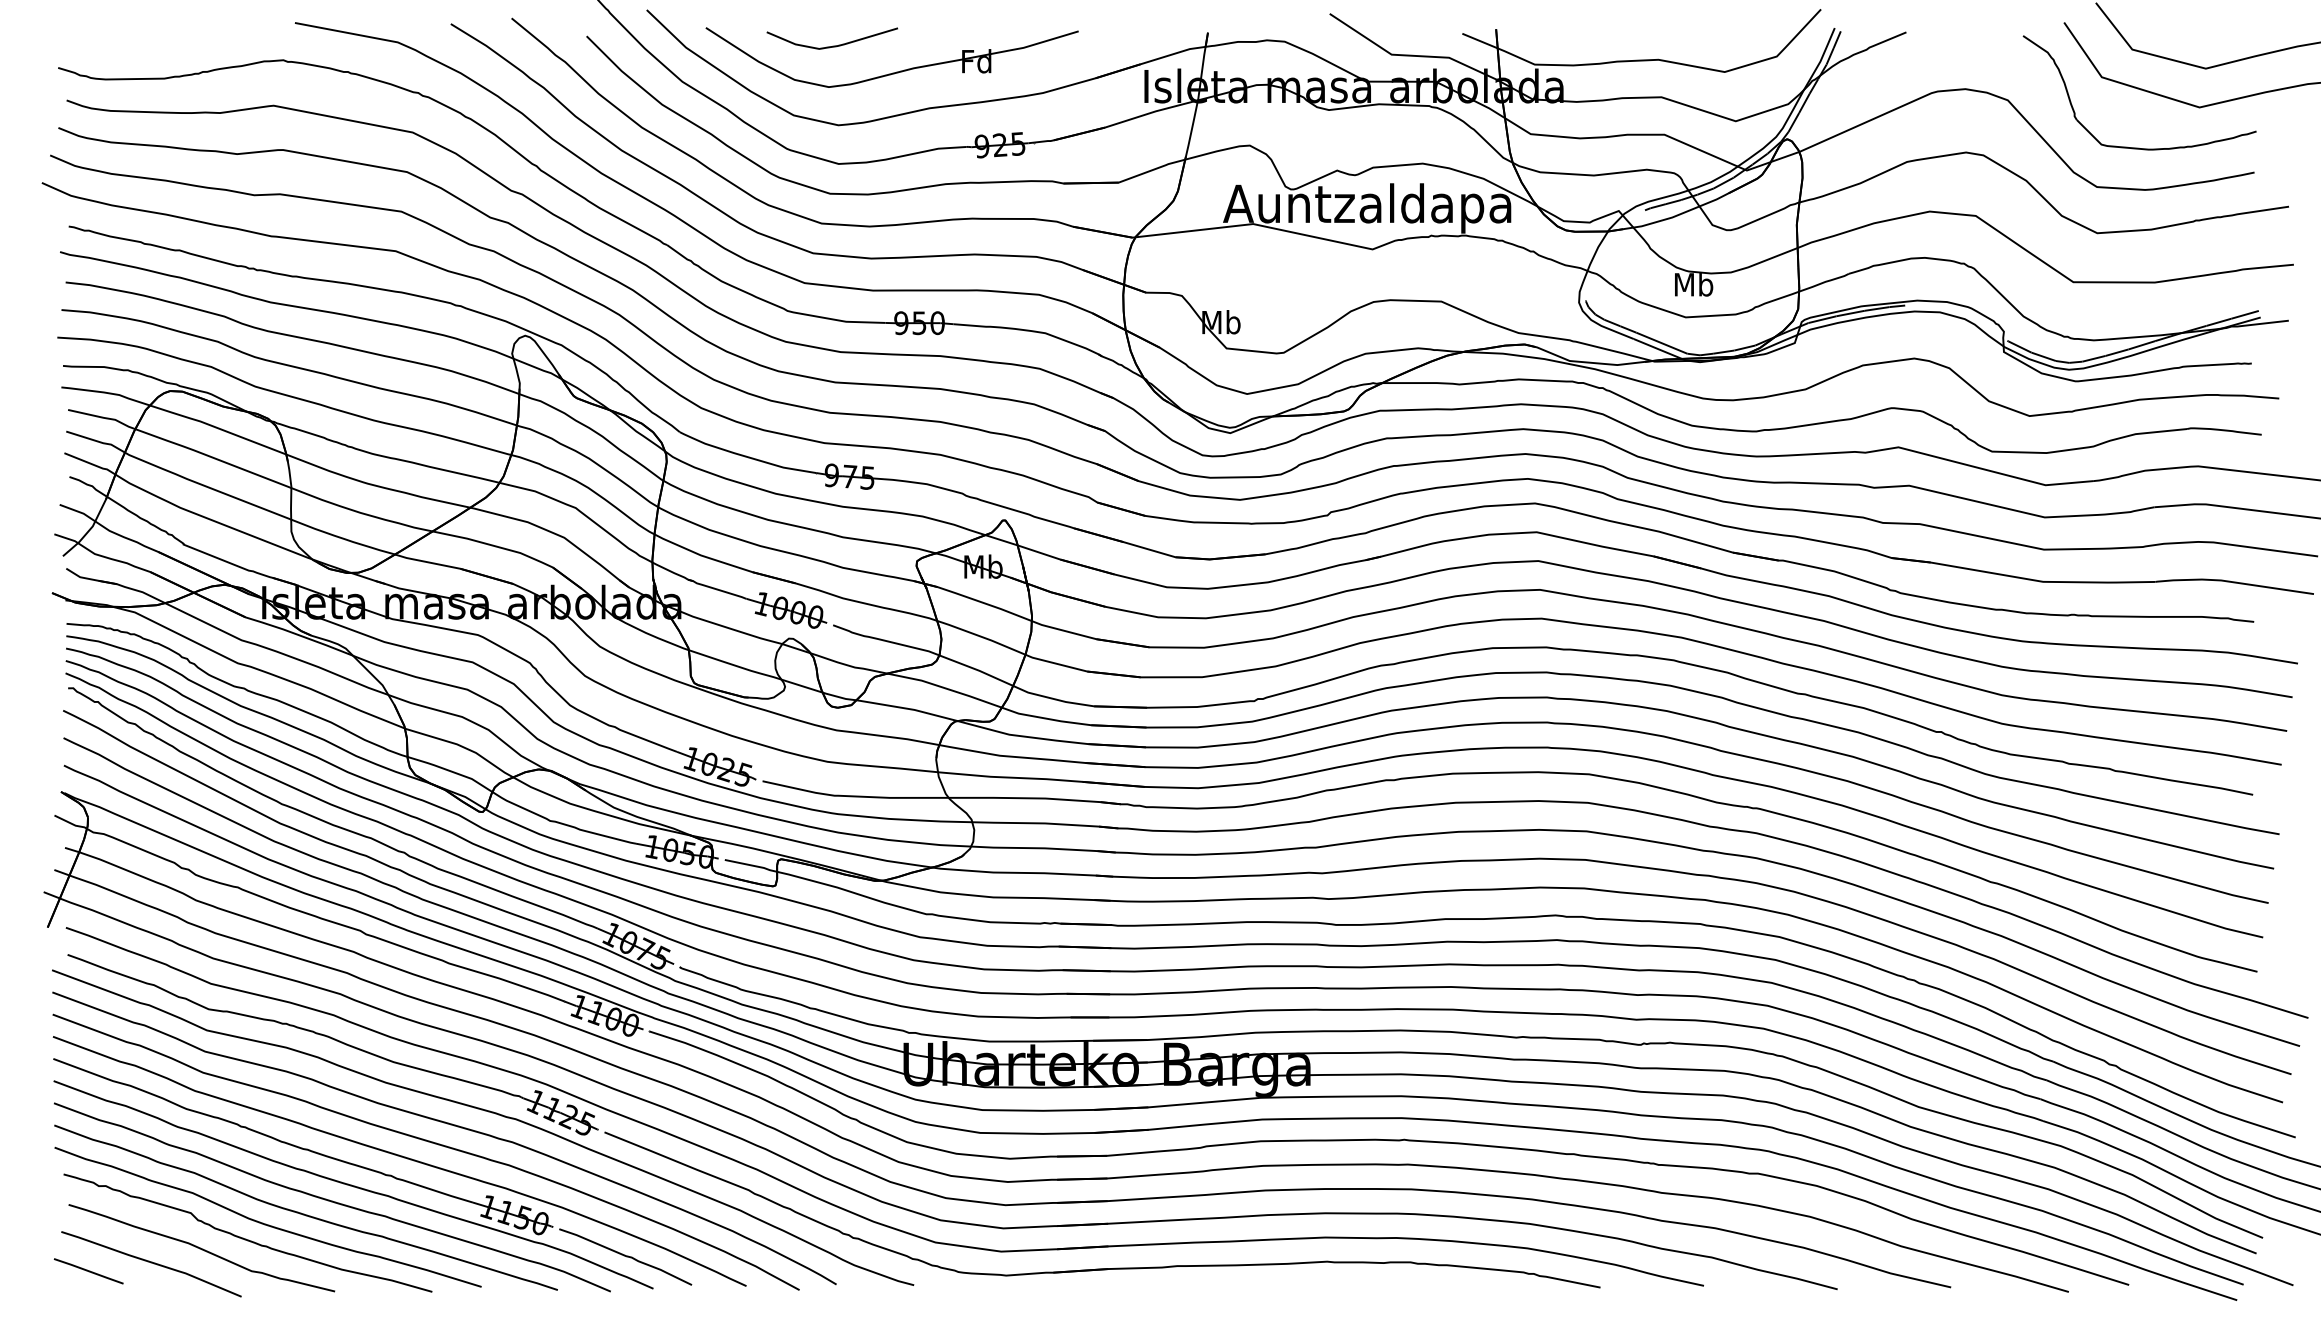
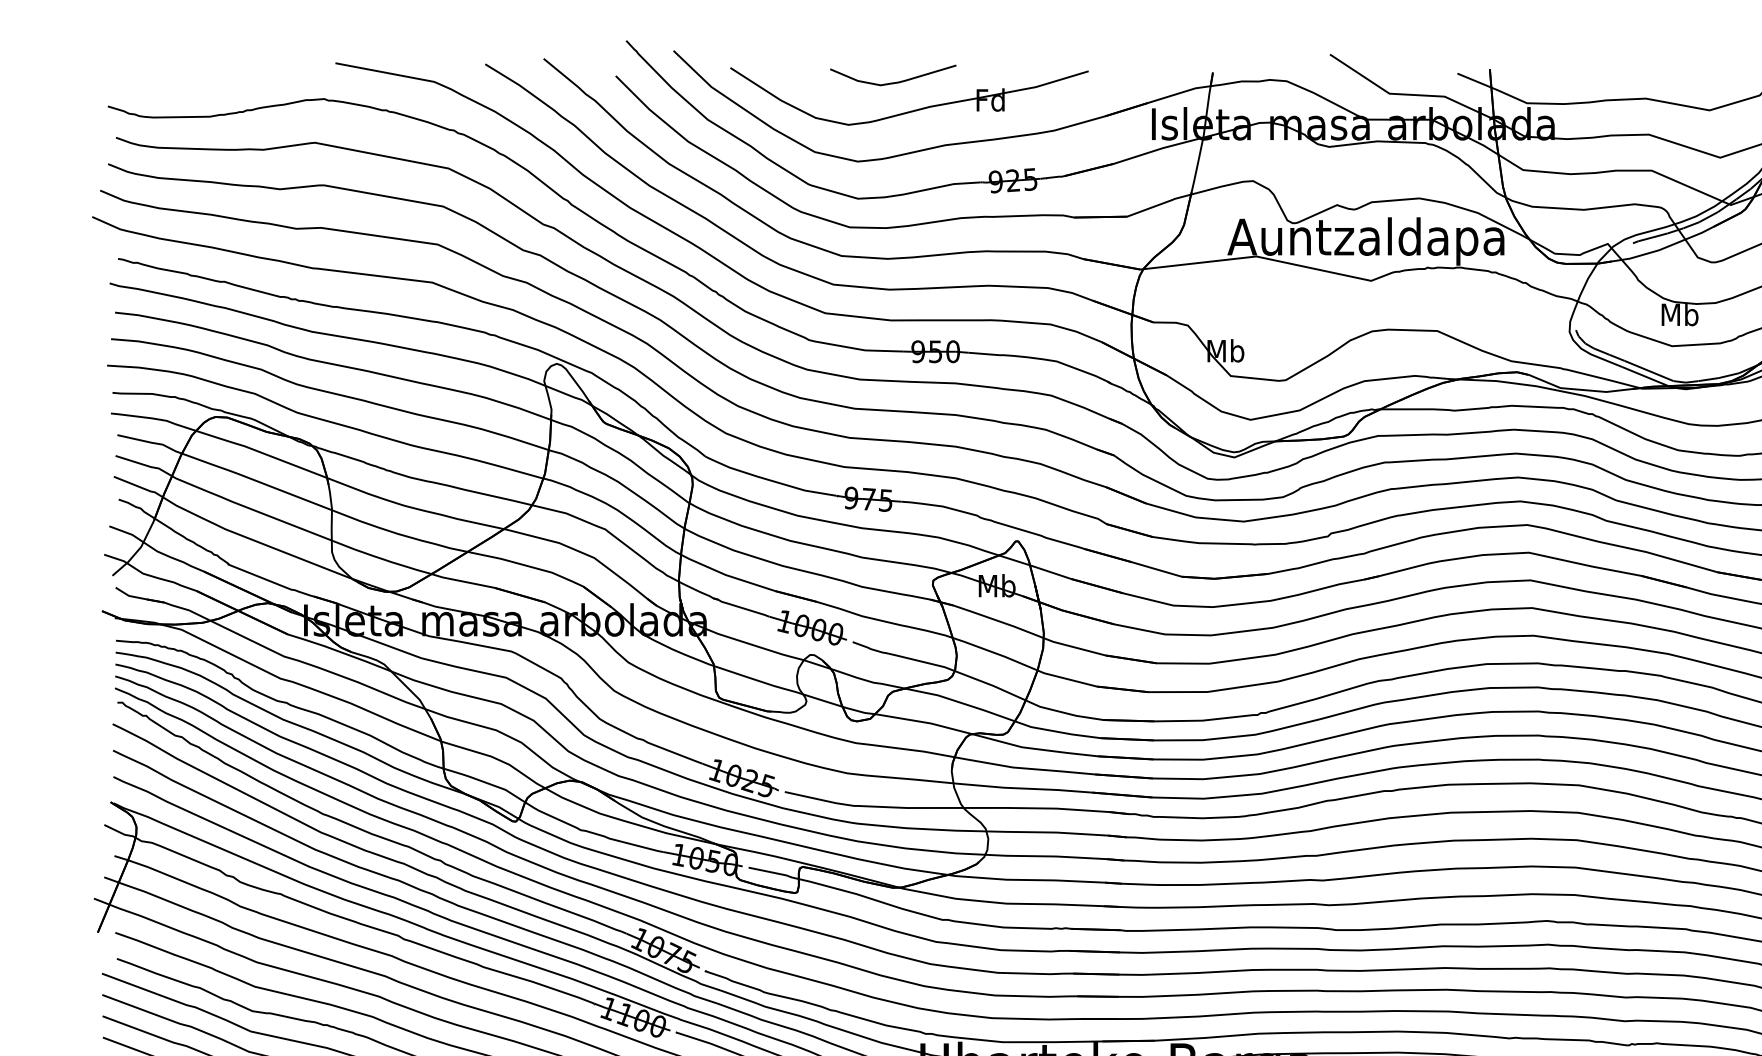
curve: (832, 45) -> (893, 82), moved

